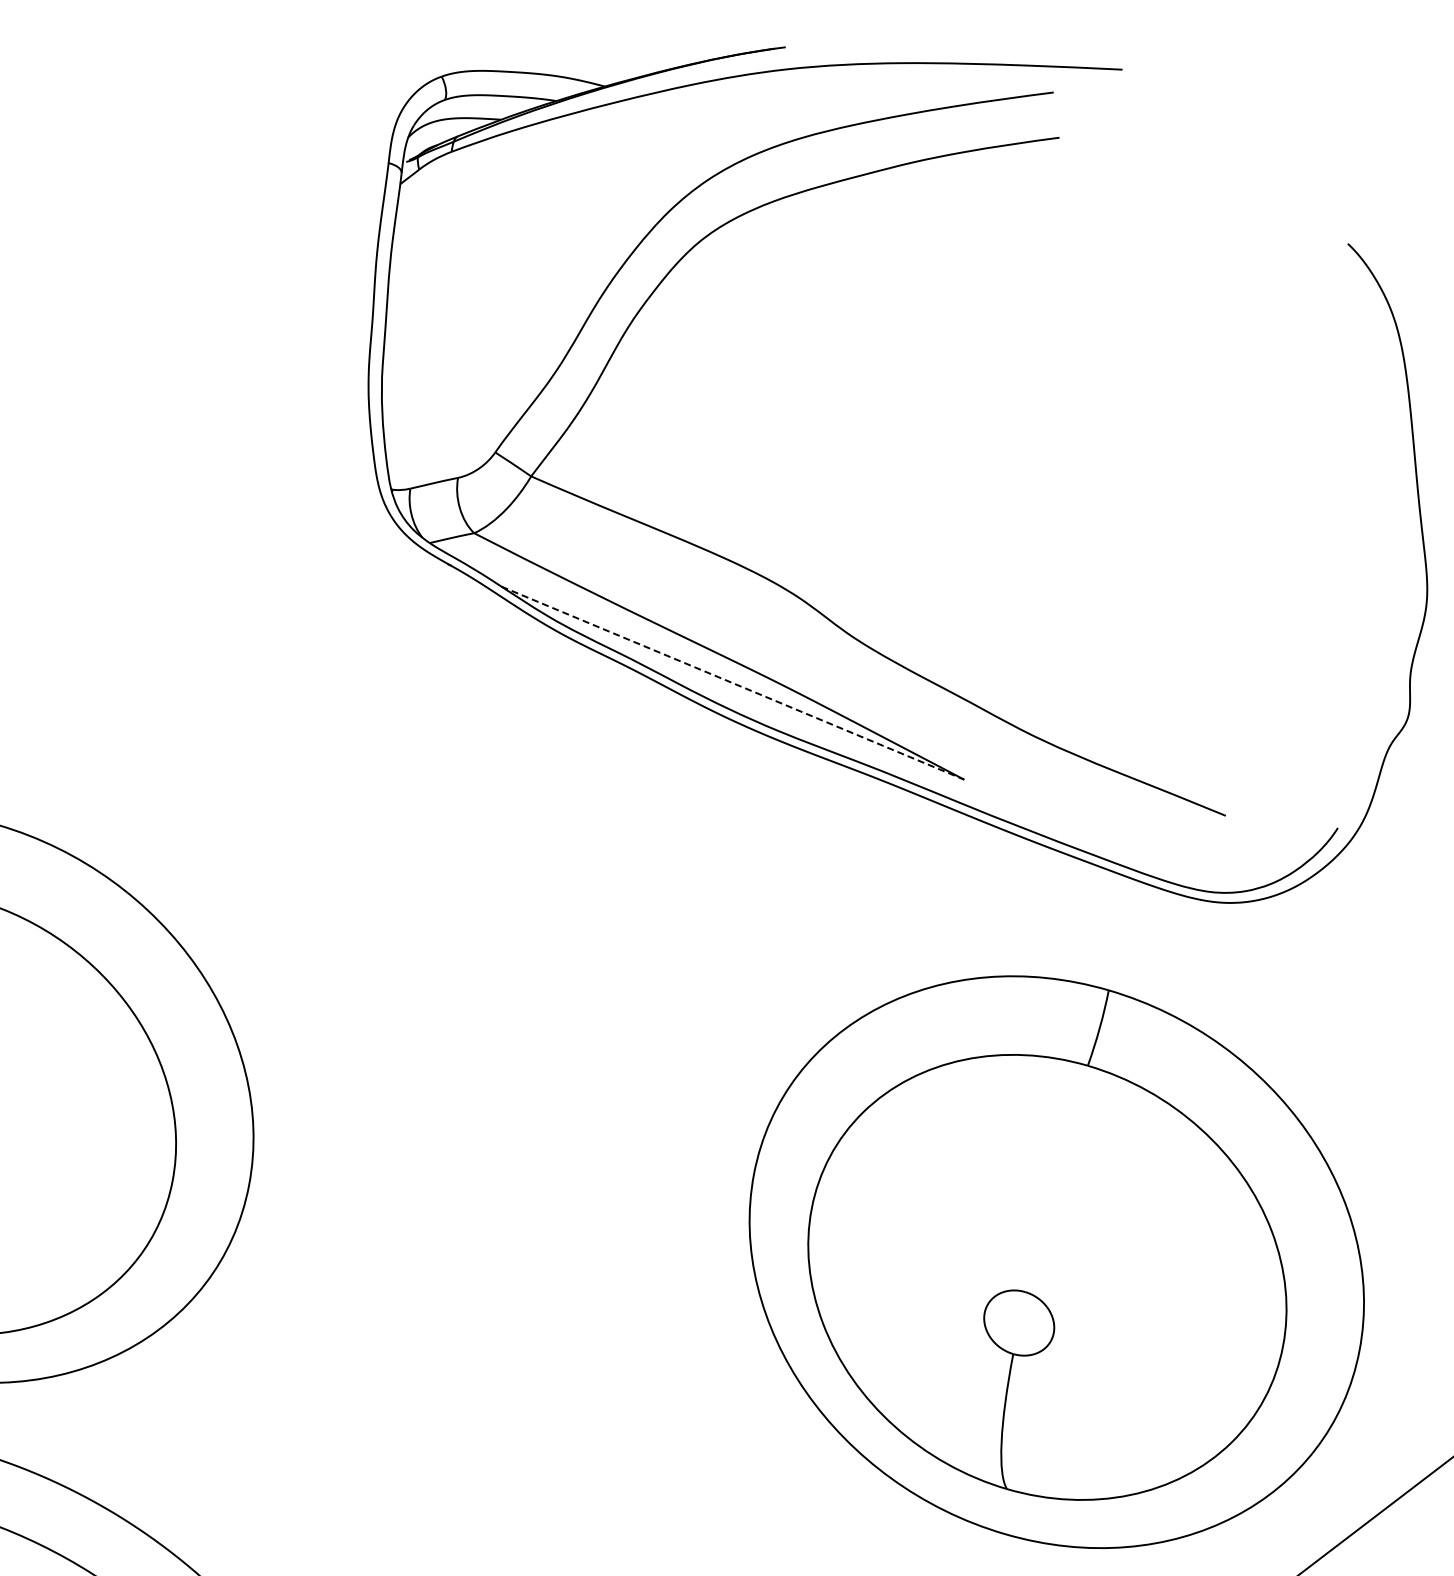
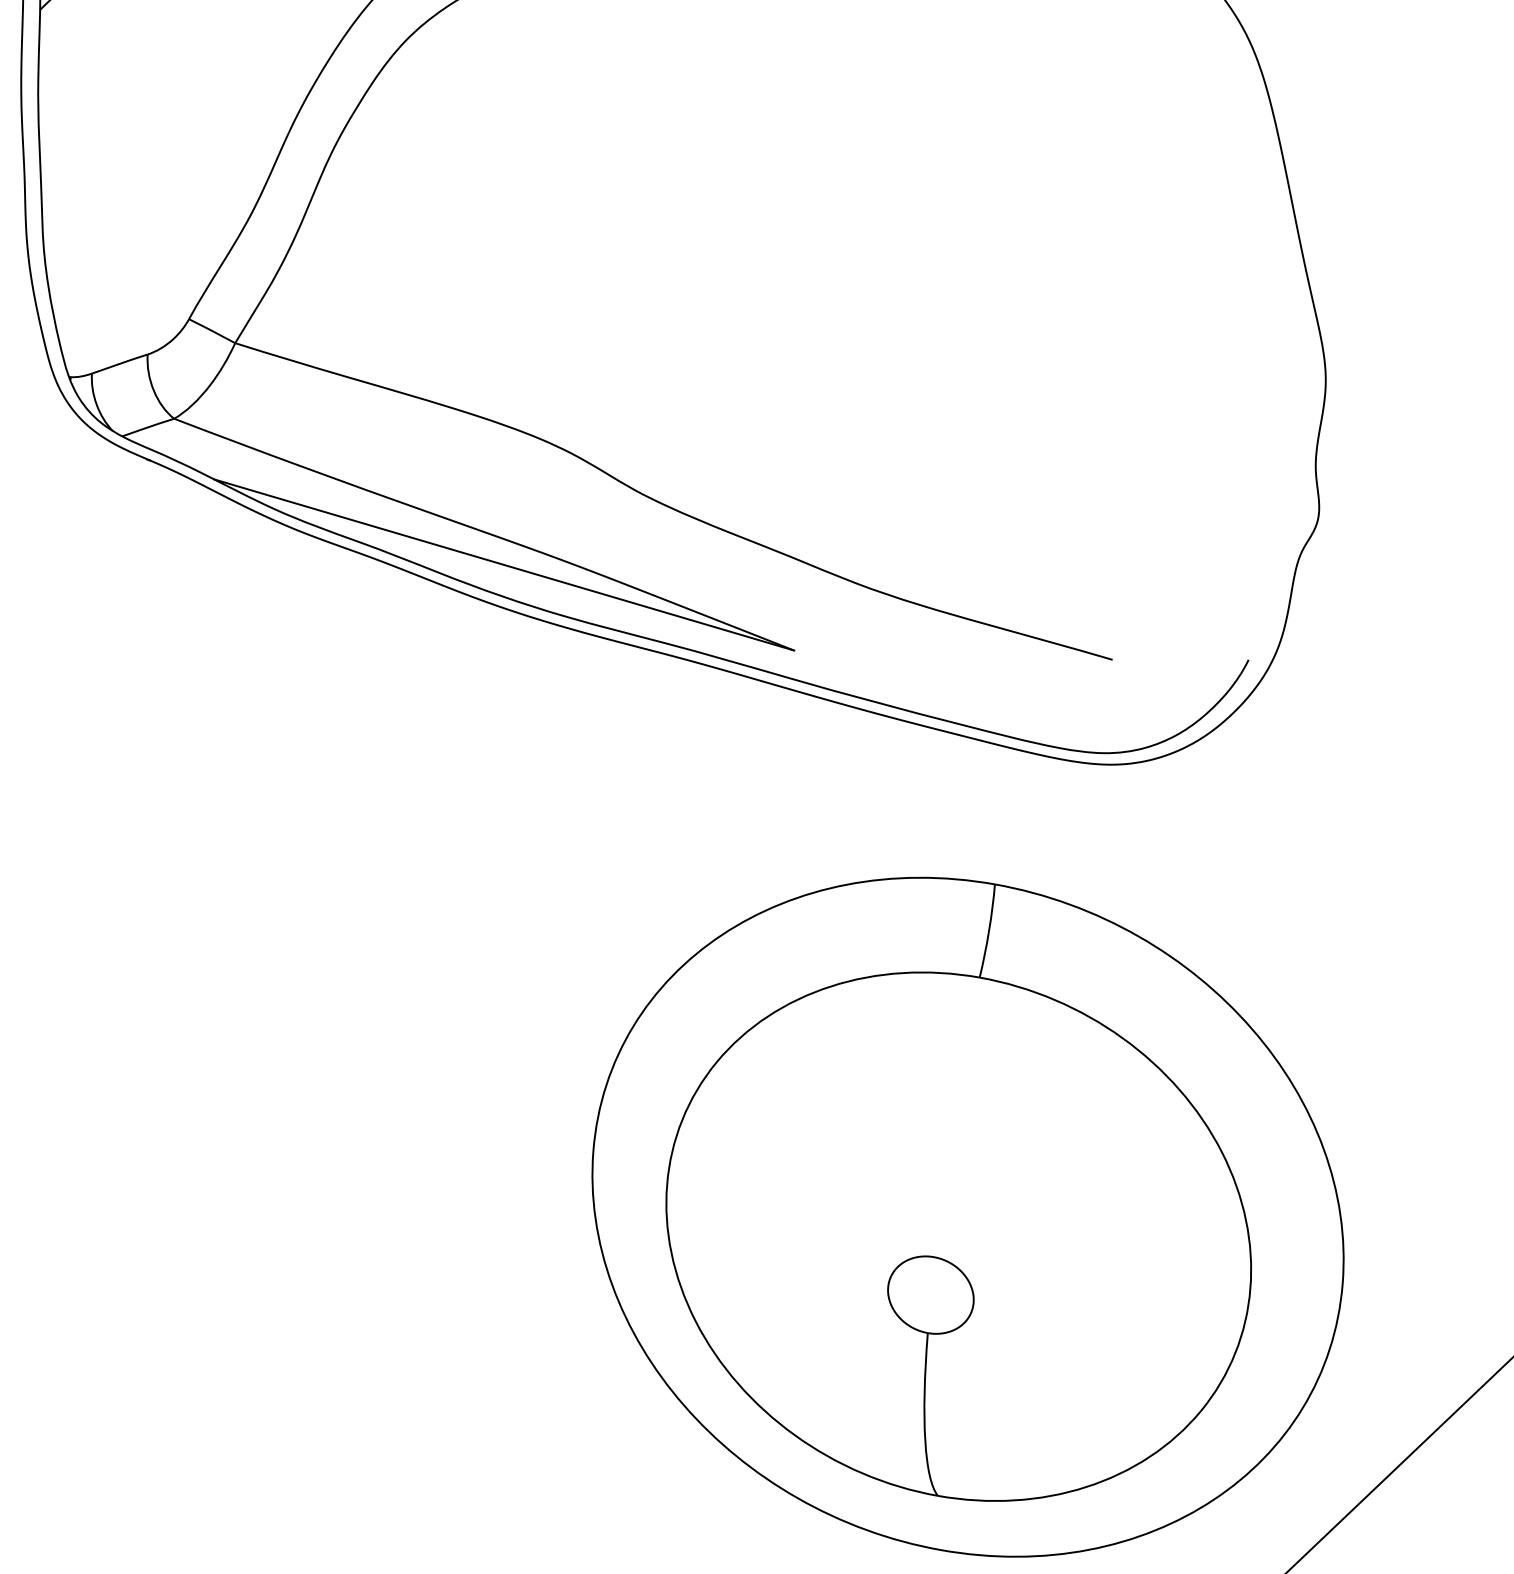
line: (732, 683) -> (503, 565), dashed -> solid

